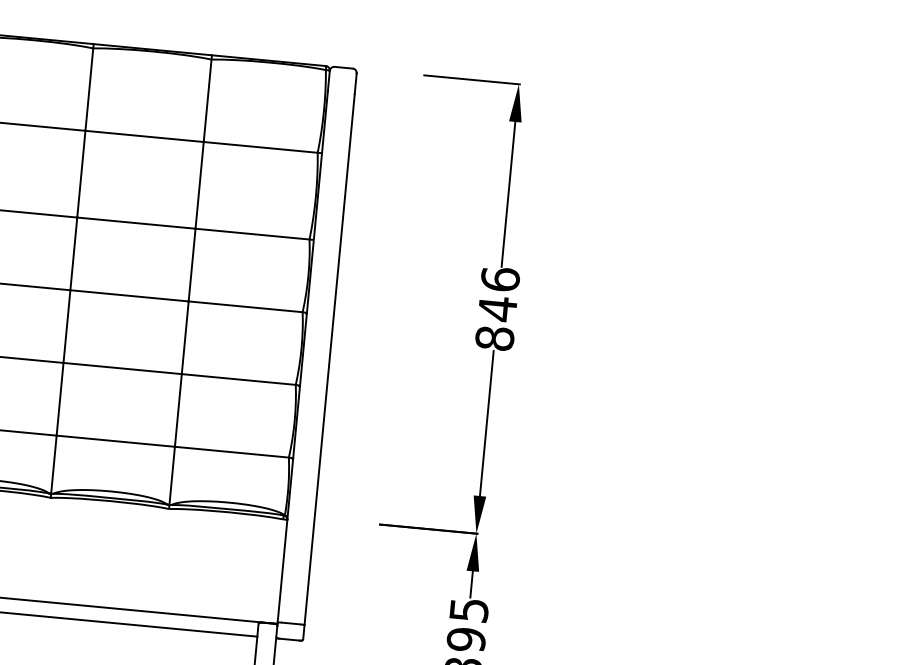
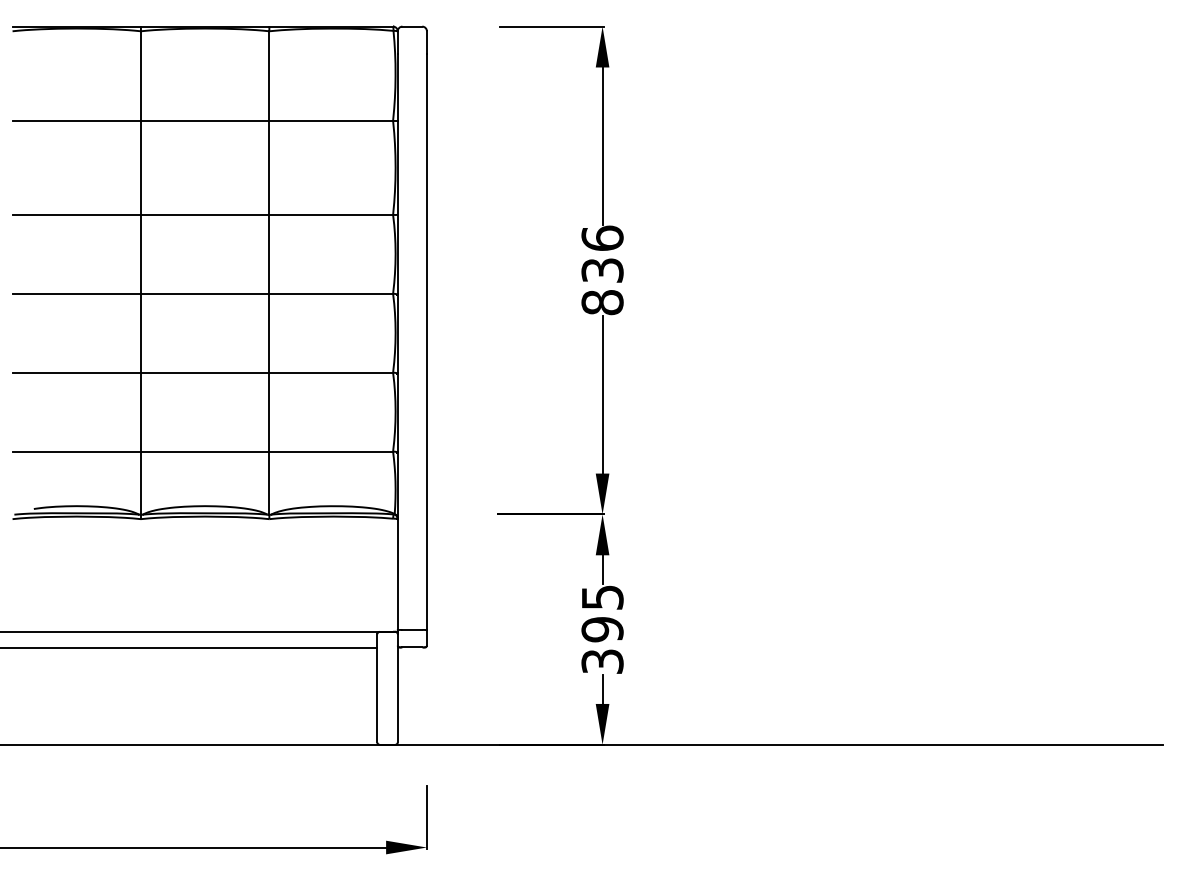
text: (497, 308) -> (602, 270), 846 -> 836

